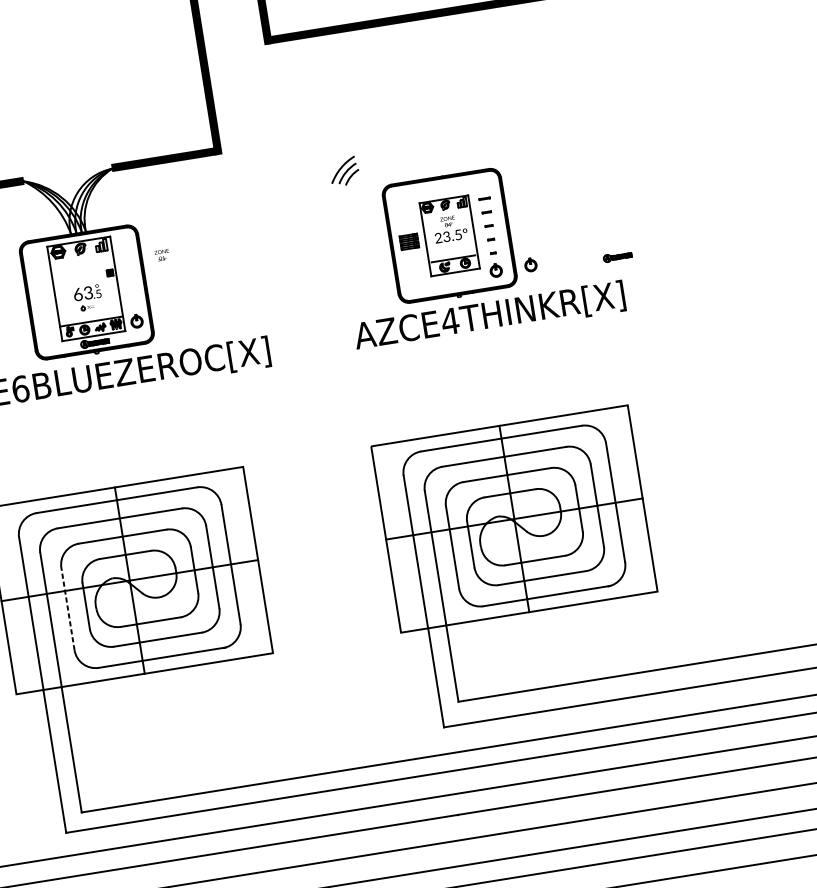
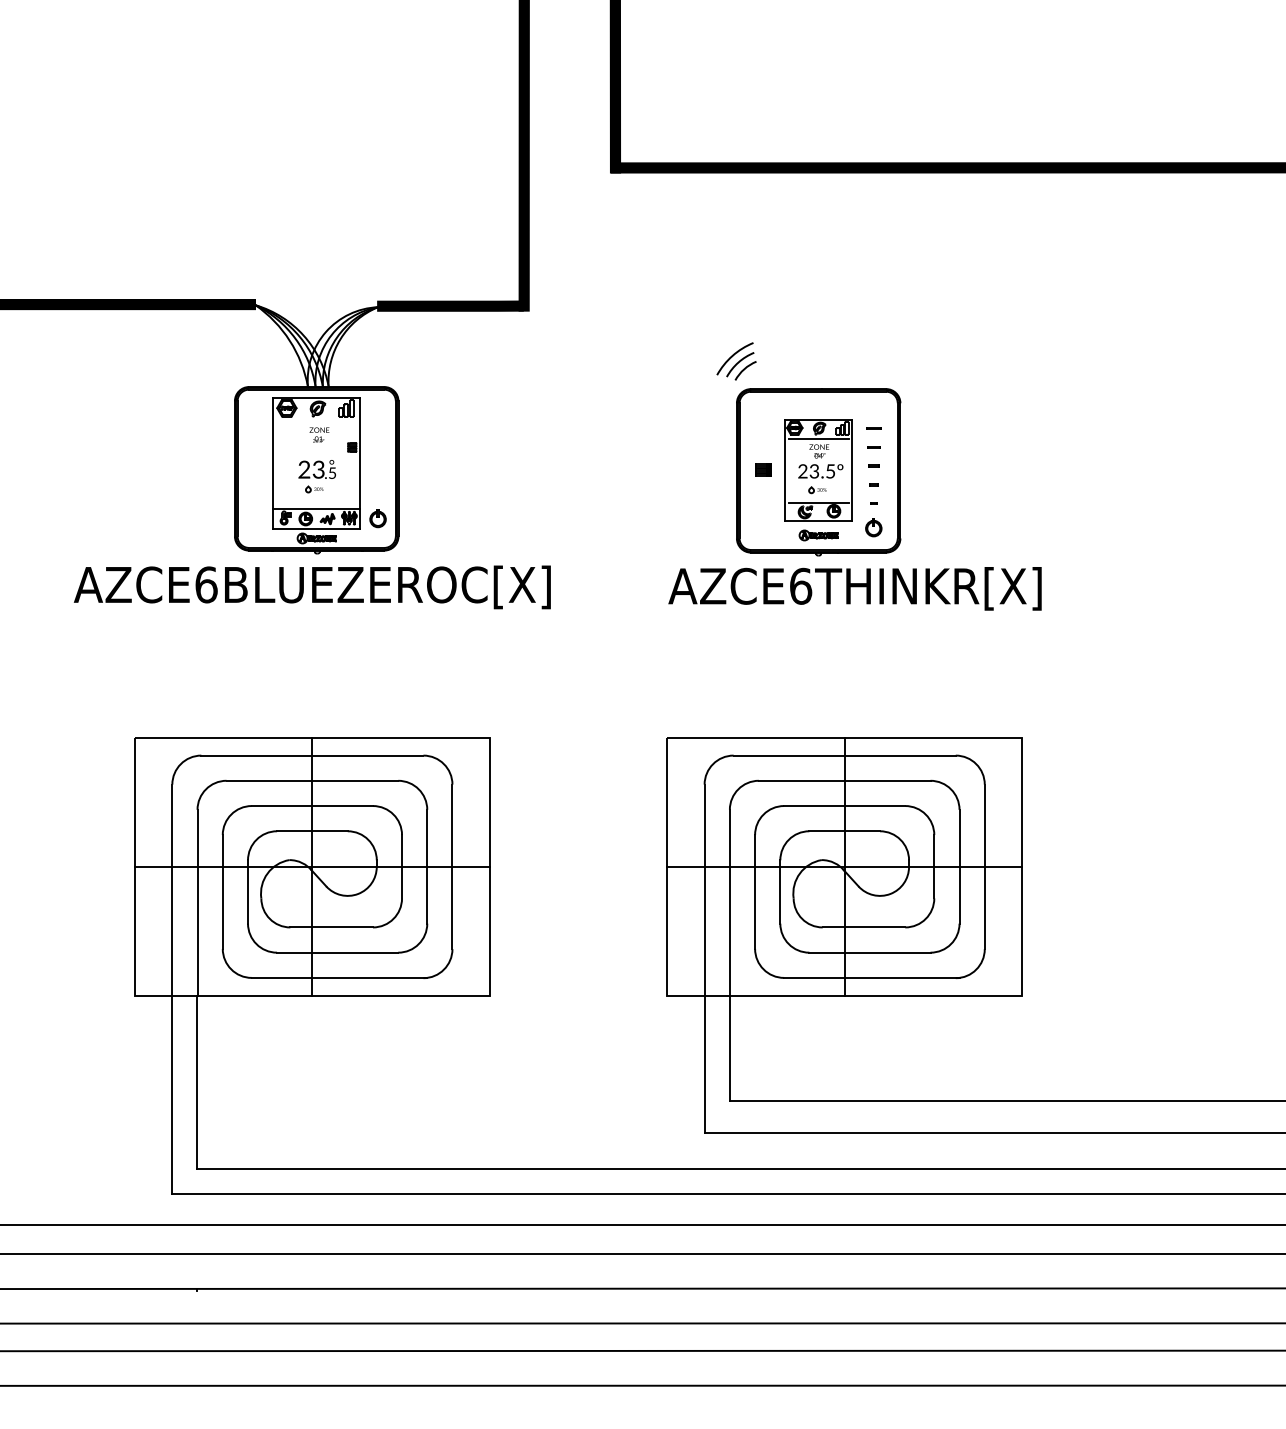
part: (344, 171) -> (736, 361), moved
line: (446, 213) -> (818, 439), added
part: (409, 241) -> (763, 469), size x0.62
part: (451, 250) -> (817, 490), added
text: (162, 255) -> (319, 434), moved
part: (617, 256) -> (818, 535), moved
part: (530, 264) -> (921, 527), removed
text: (78, 294) -> (304, 469), 63 -> 23
text: (449, 320) -> (800, 585), AZCE4THINKR[X] -> AZCE6THINKR[X]
line: (67, 608) -> (222, 891), dashed -> solid

